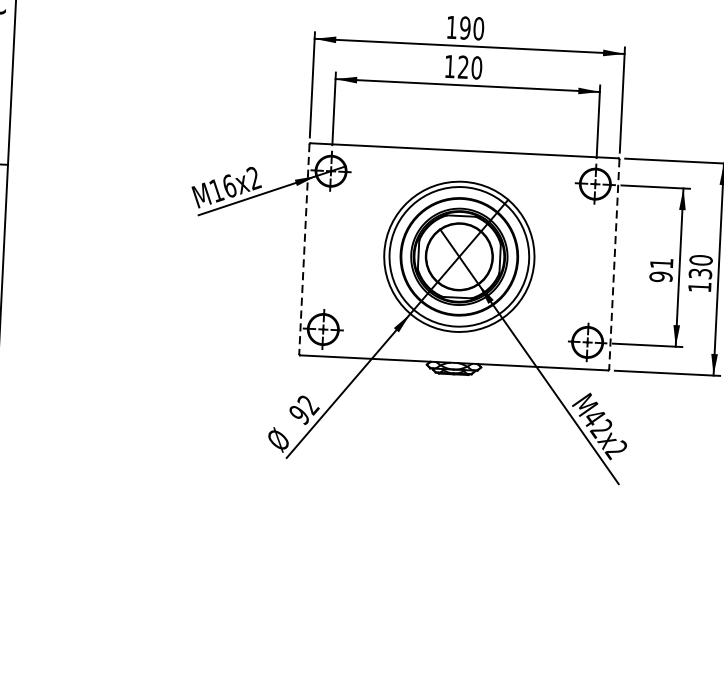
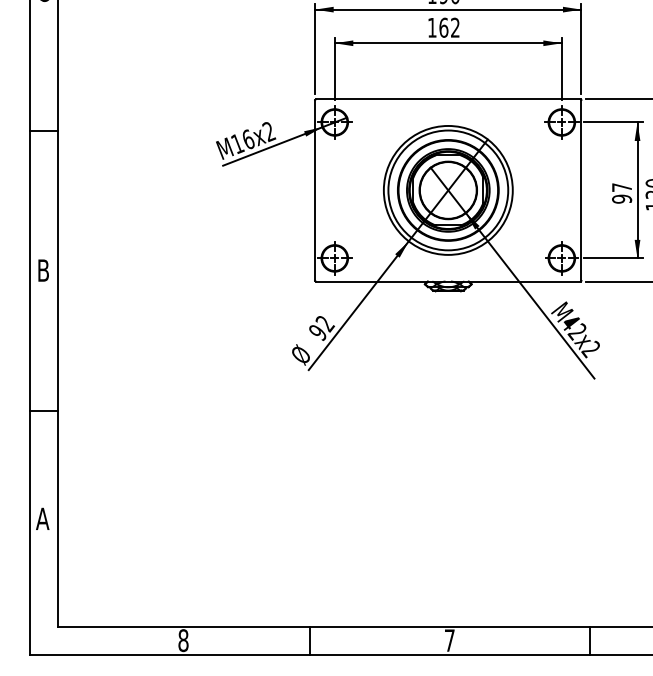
text: (470, 67) -> (449, 27), 120 -> 162
line: (304, 249) -> (315, 190), dashed -> solid
text: (661, 263) -> (621, 187), 91 -> 97
line: (614, 264) -> (581, 190), dashed -> solid

